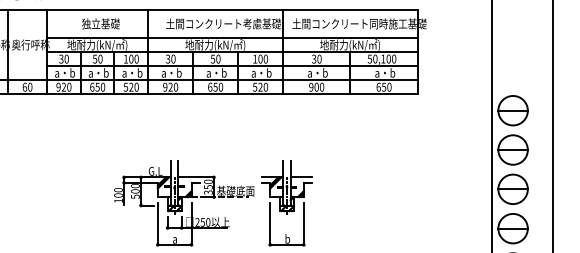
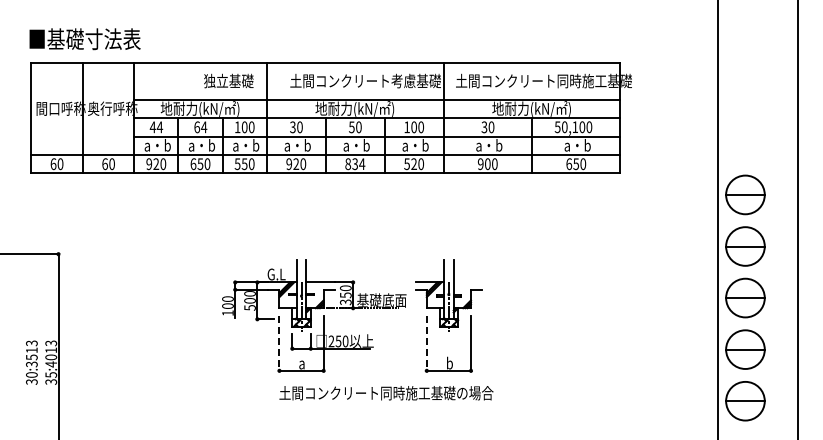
text: (100, 23) -> (228, 80), moved
text: (64, 59) -> (156, 127), 30 -> 44
text: (97, 59) -> (200, 127), 50 -> 64
text: (131, 87) -> (244, 164), 520 -> 550
text: (215, 87) -> (355, 164), 650 -> 834
line: (301, 177) -> (467, 282), removed
line: (157, 223) -> (279, 343), solid -> dashed
line: (269, 223) -> (426, 343), solid -> dashed

